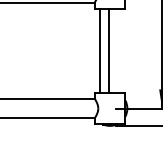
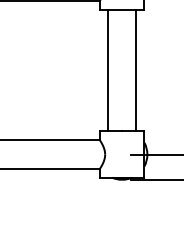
line: (108, 50) -> (135, 70), moved

